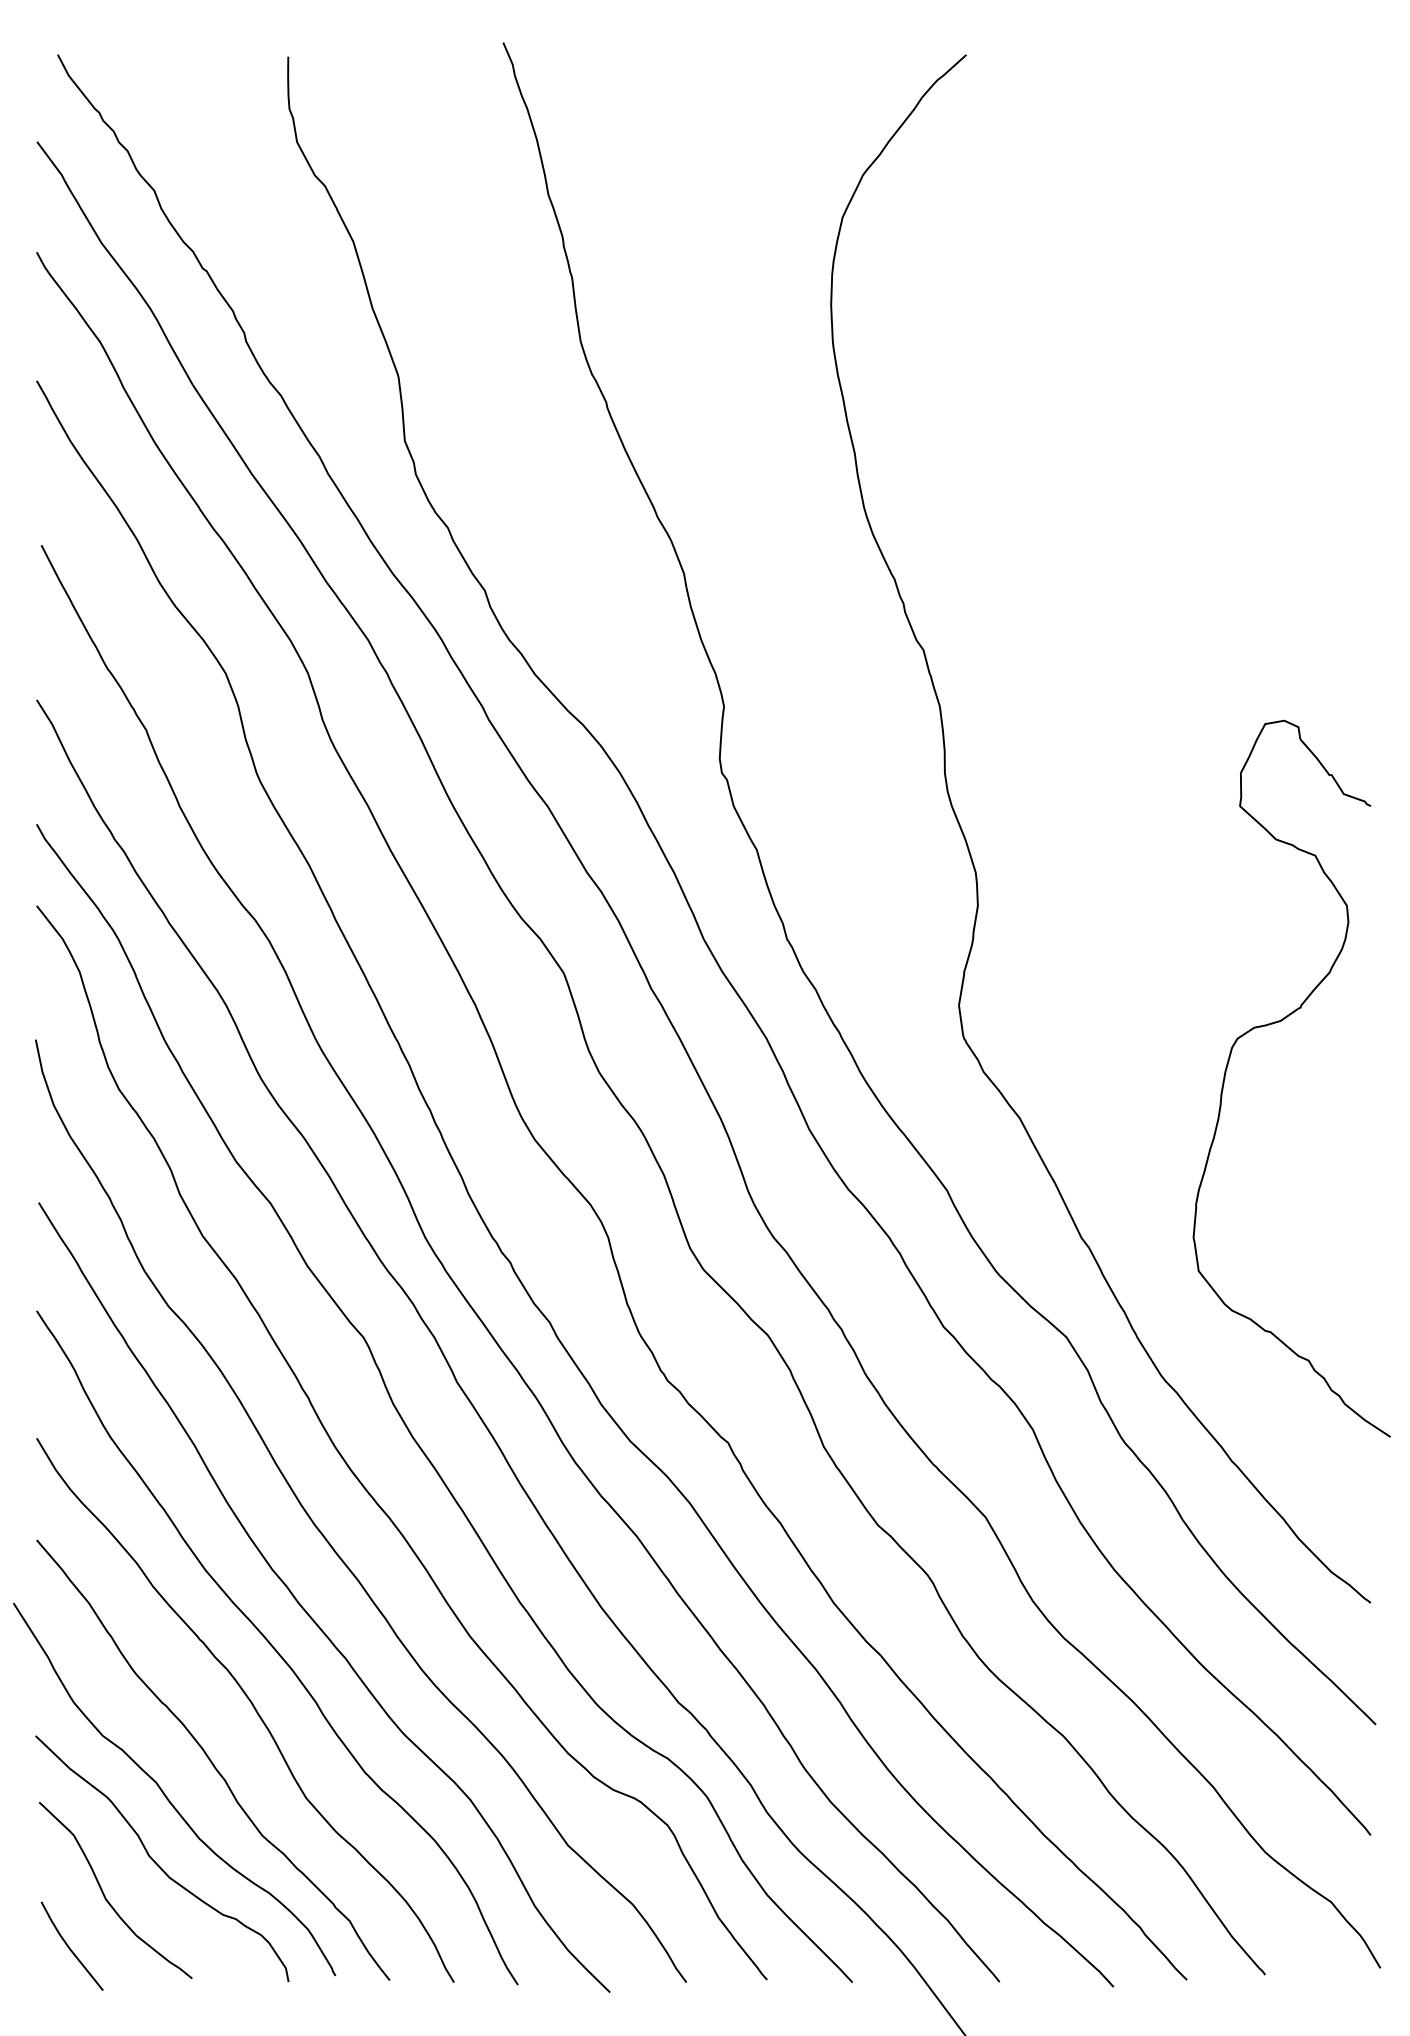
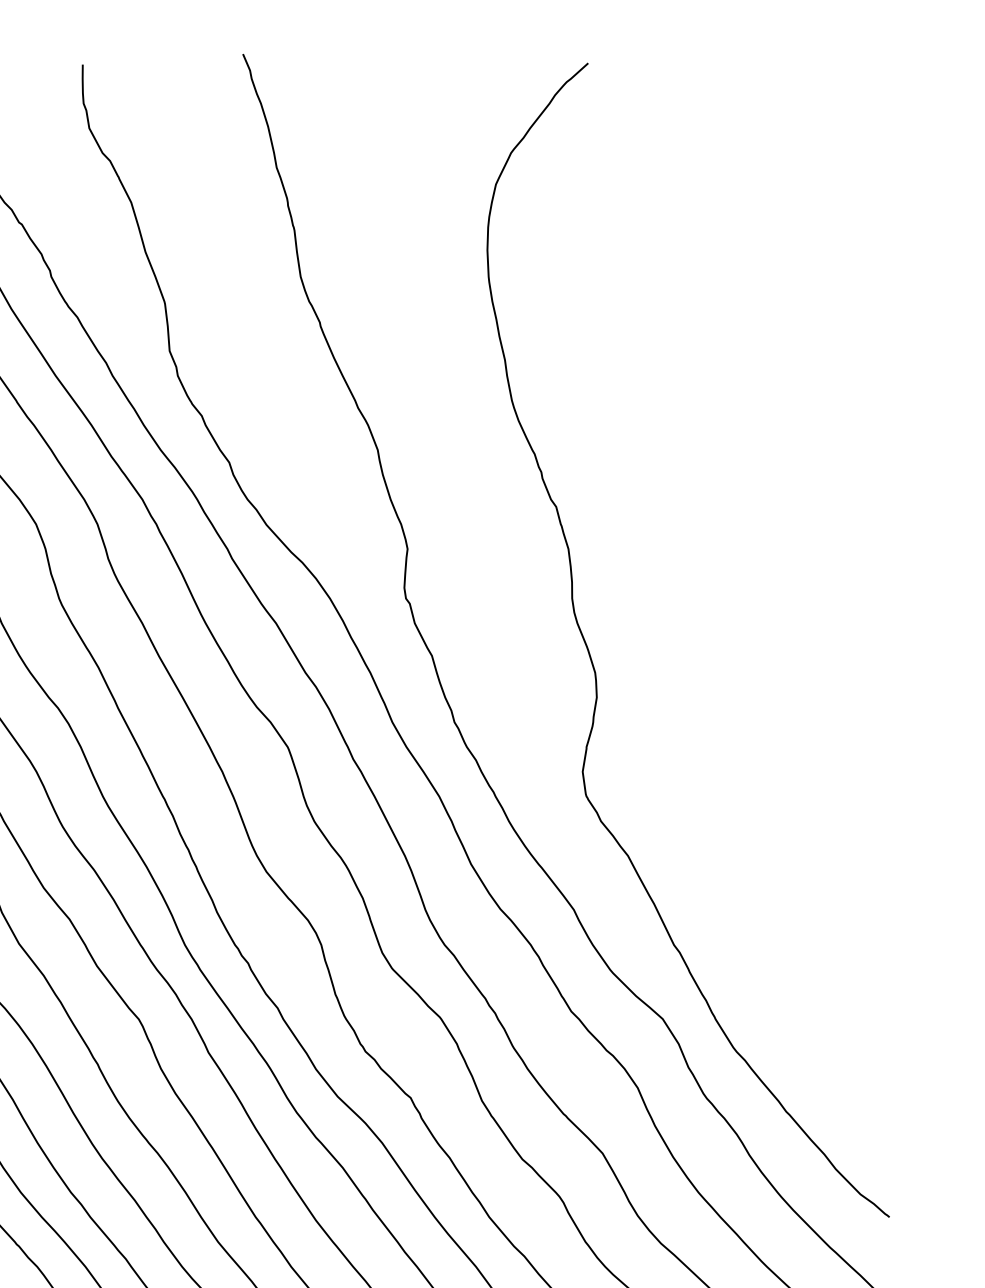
curve: (1276, 1023) -> (819, 785), removed

